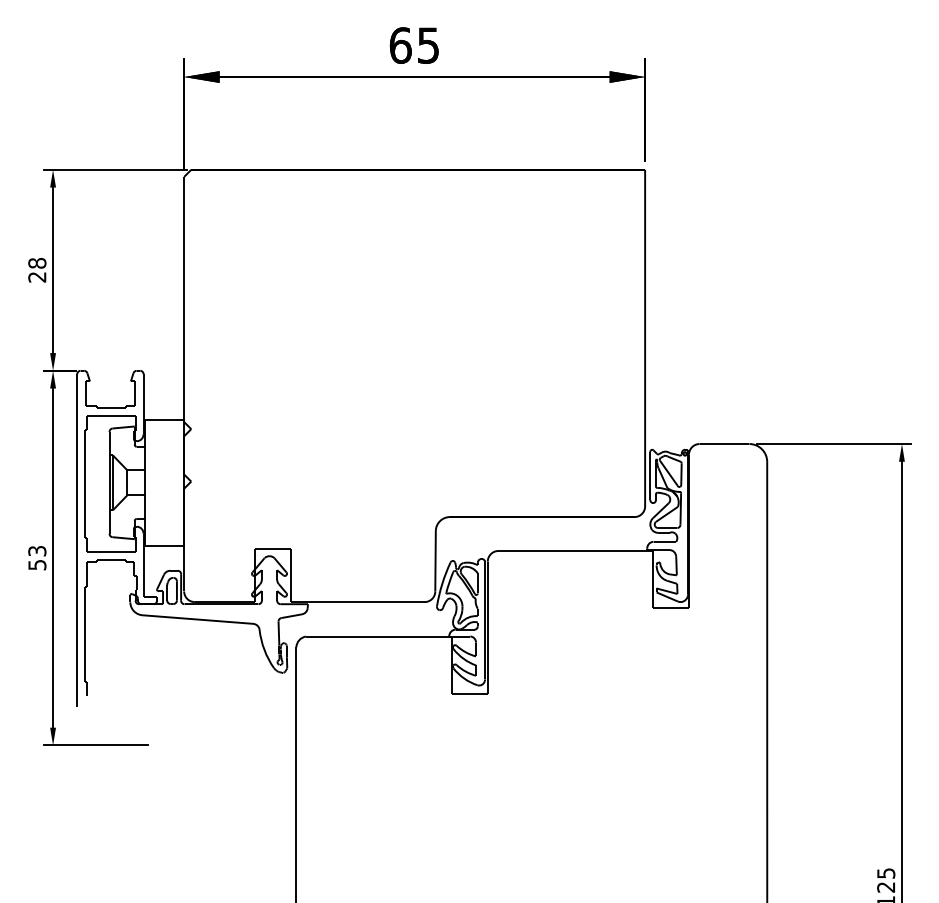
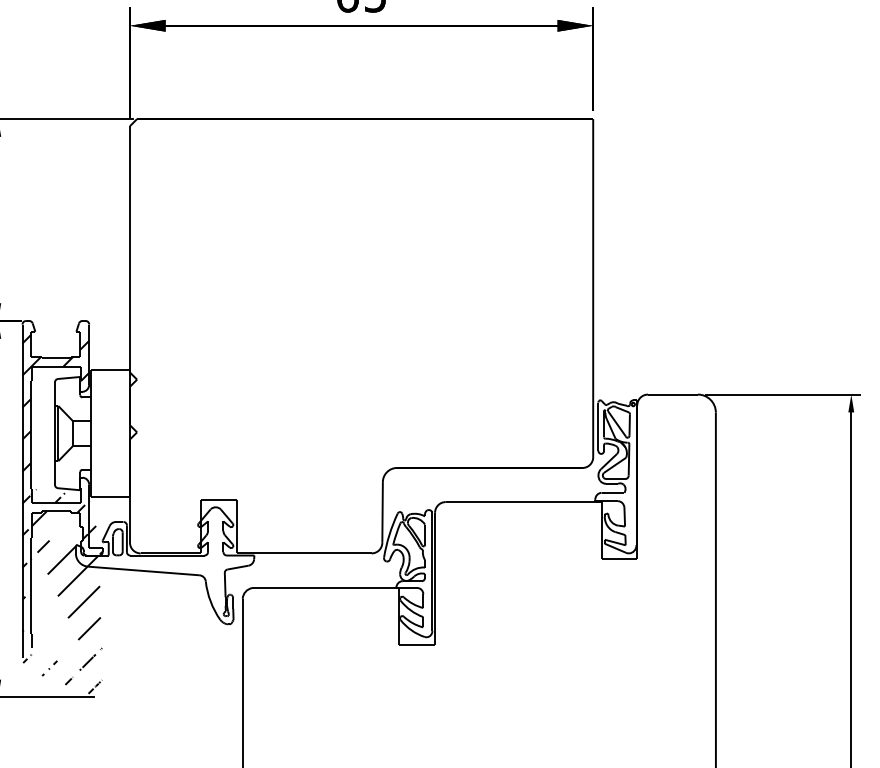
hatch: (117, 560) -> (62, 511), added

